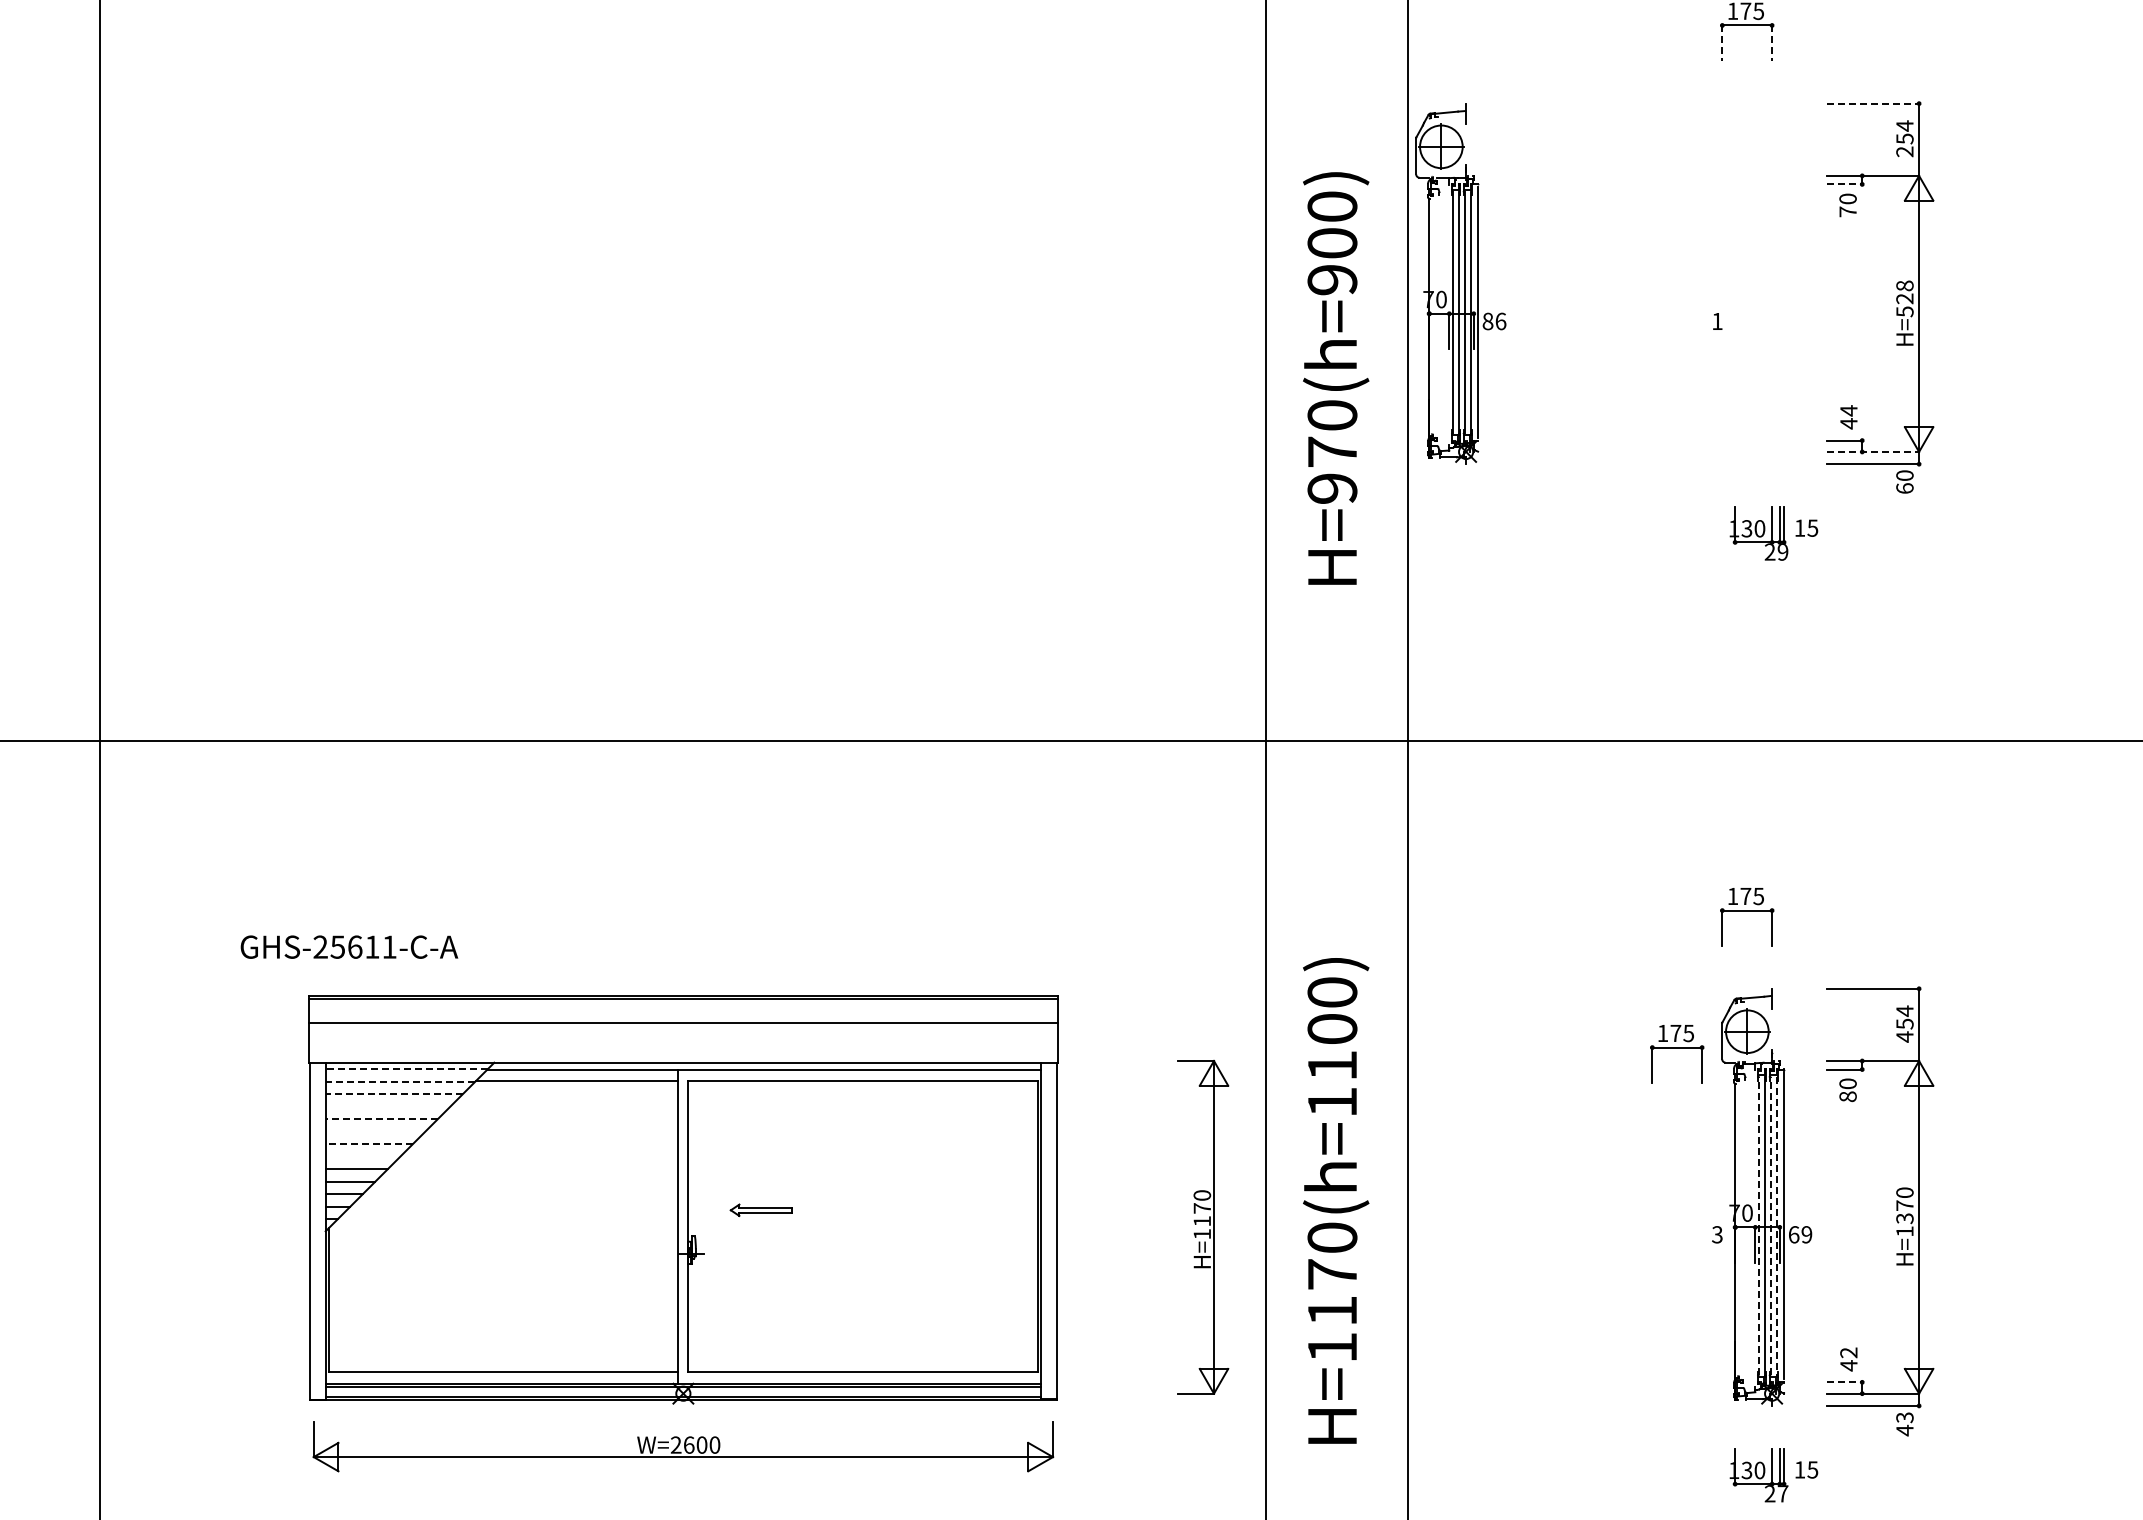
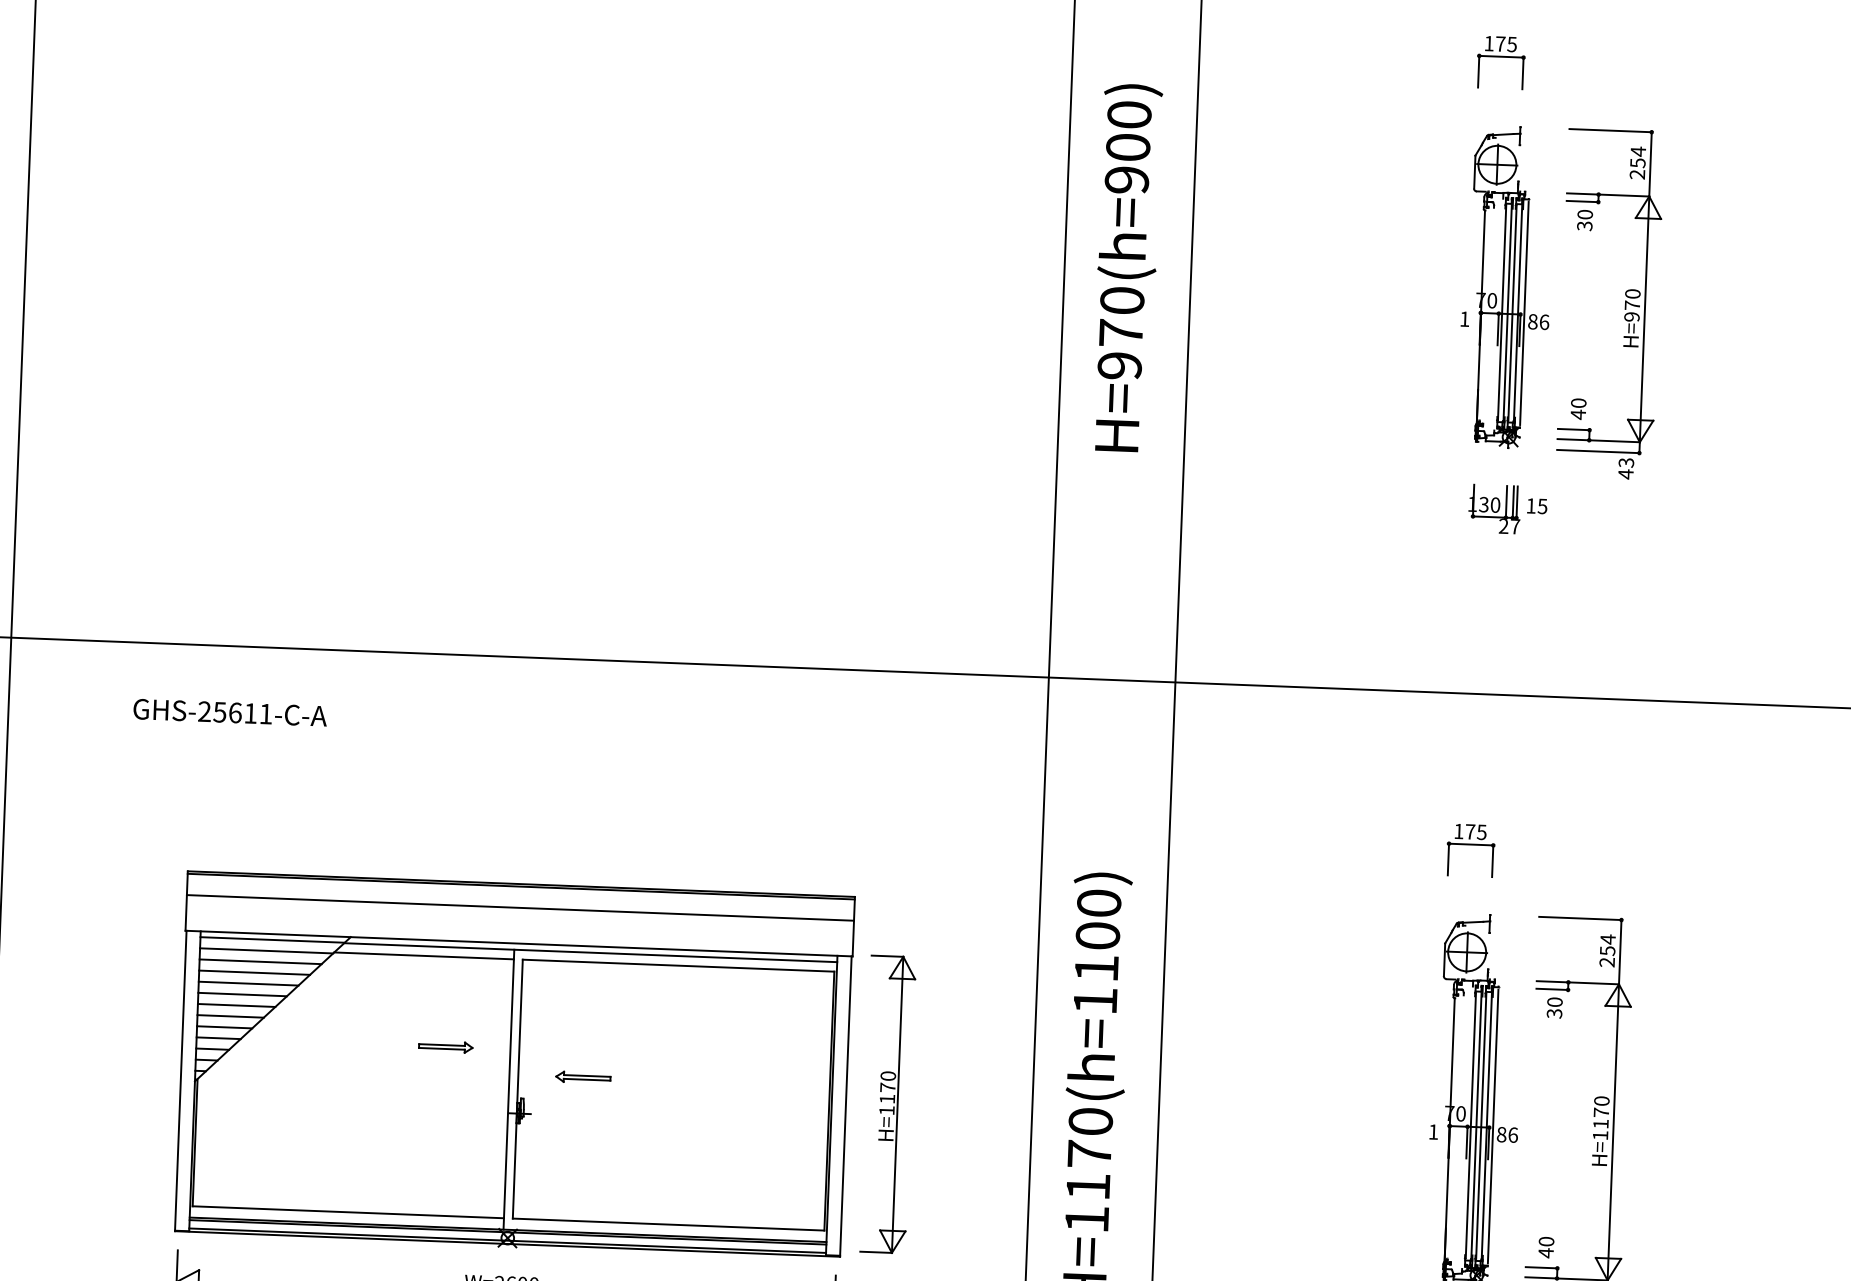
line: (1722, 43) -> (1478, 71), dashed -> solid
line: (1772, 43) -> (1523, 73), dashed -> solid
line: (1873, 103) -> (1611, 130), dashed -> solid
line: (1844, 184) -> (1582, 201), dashed -> solid
text: (1847, 211) -> (1584, 225), 70 -> 30
part: (1460, 283) -> (1509, 287), moved
text: (1904, 298) -> (1632, 305), H=528 -> H=970
text: (1336, 378) -> (1127, 267), moved
text: (1848, 410) -> (1578, 402), 44 -> 40
line: (1873, 451) -> (1599, 440), dashed -> solid
text: (1904, 482) -> (1625, 468), 60 -> 43
text: (1782, 551) -> (1514, 526), 29 -> 27
text: (349, 946) -> (230, 712), moved
text: (1904, 1036) -> (1606, 962), 454 -> 254
part: (1677, 1054) -> (1404, 970), removed
line: (406, 1069) -> (272, 940), dashed -> solid
line: (400, 1081) -> (266, 950), dashed -> solid
line: (394, 1094) -> (260, 962), dashed -> solid
text: (1847, 1096) -> (1554, 1013), 80 -> 30
line: (387, 1106) -> (254, 972), added
line: (381, 1119) -> (248, 983), dashed -> solid
line: (375, 1131) -> (242, 994), added
line: (369, 1144) -> (236, 1005), dashed -> solid
line: (362, 1156) -> (230, 1016), added
part: (605, 1181) -> (445, 1046), added
text: (1904, 1218) -> (1600, 1123), H=1370 -> H=1170
line: (1759, 1226) -> (1471, 1126), dashed -> solid
line: (1770, 1226) -> (1481, 1126), dashed -> solid
line: (1776, 1226) -> (1486, 1126), dashed -> solid
part: (1203, 1227) -> (888, 1104), moved
text: (1717, 1234) -> (1433, 1131), 3 -> 1
text: (1800, 1234) -> (1507, 1134), 69 -> 86
text: (1848, 1352) -> (1546, 1241), 42 -> 40
line: (1844, 1382) -> (1541, 1267), dashed -> solid

